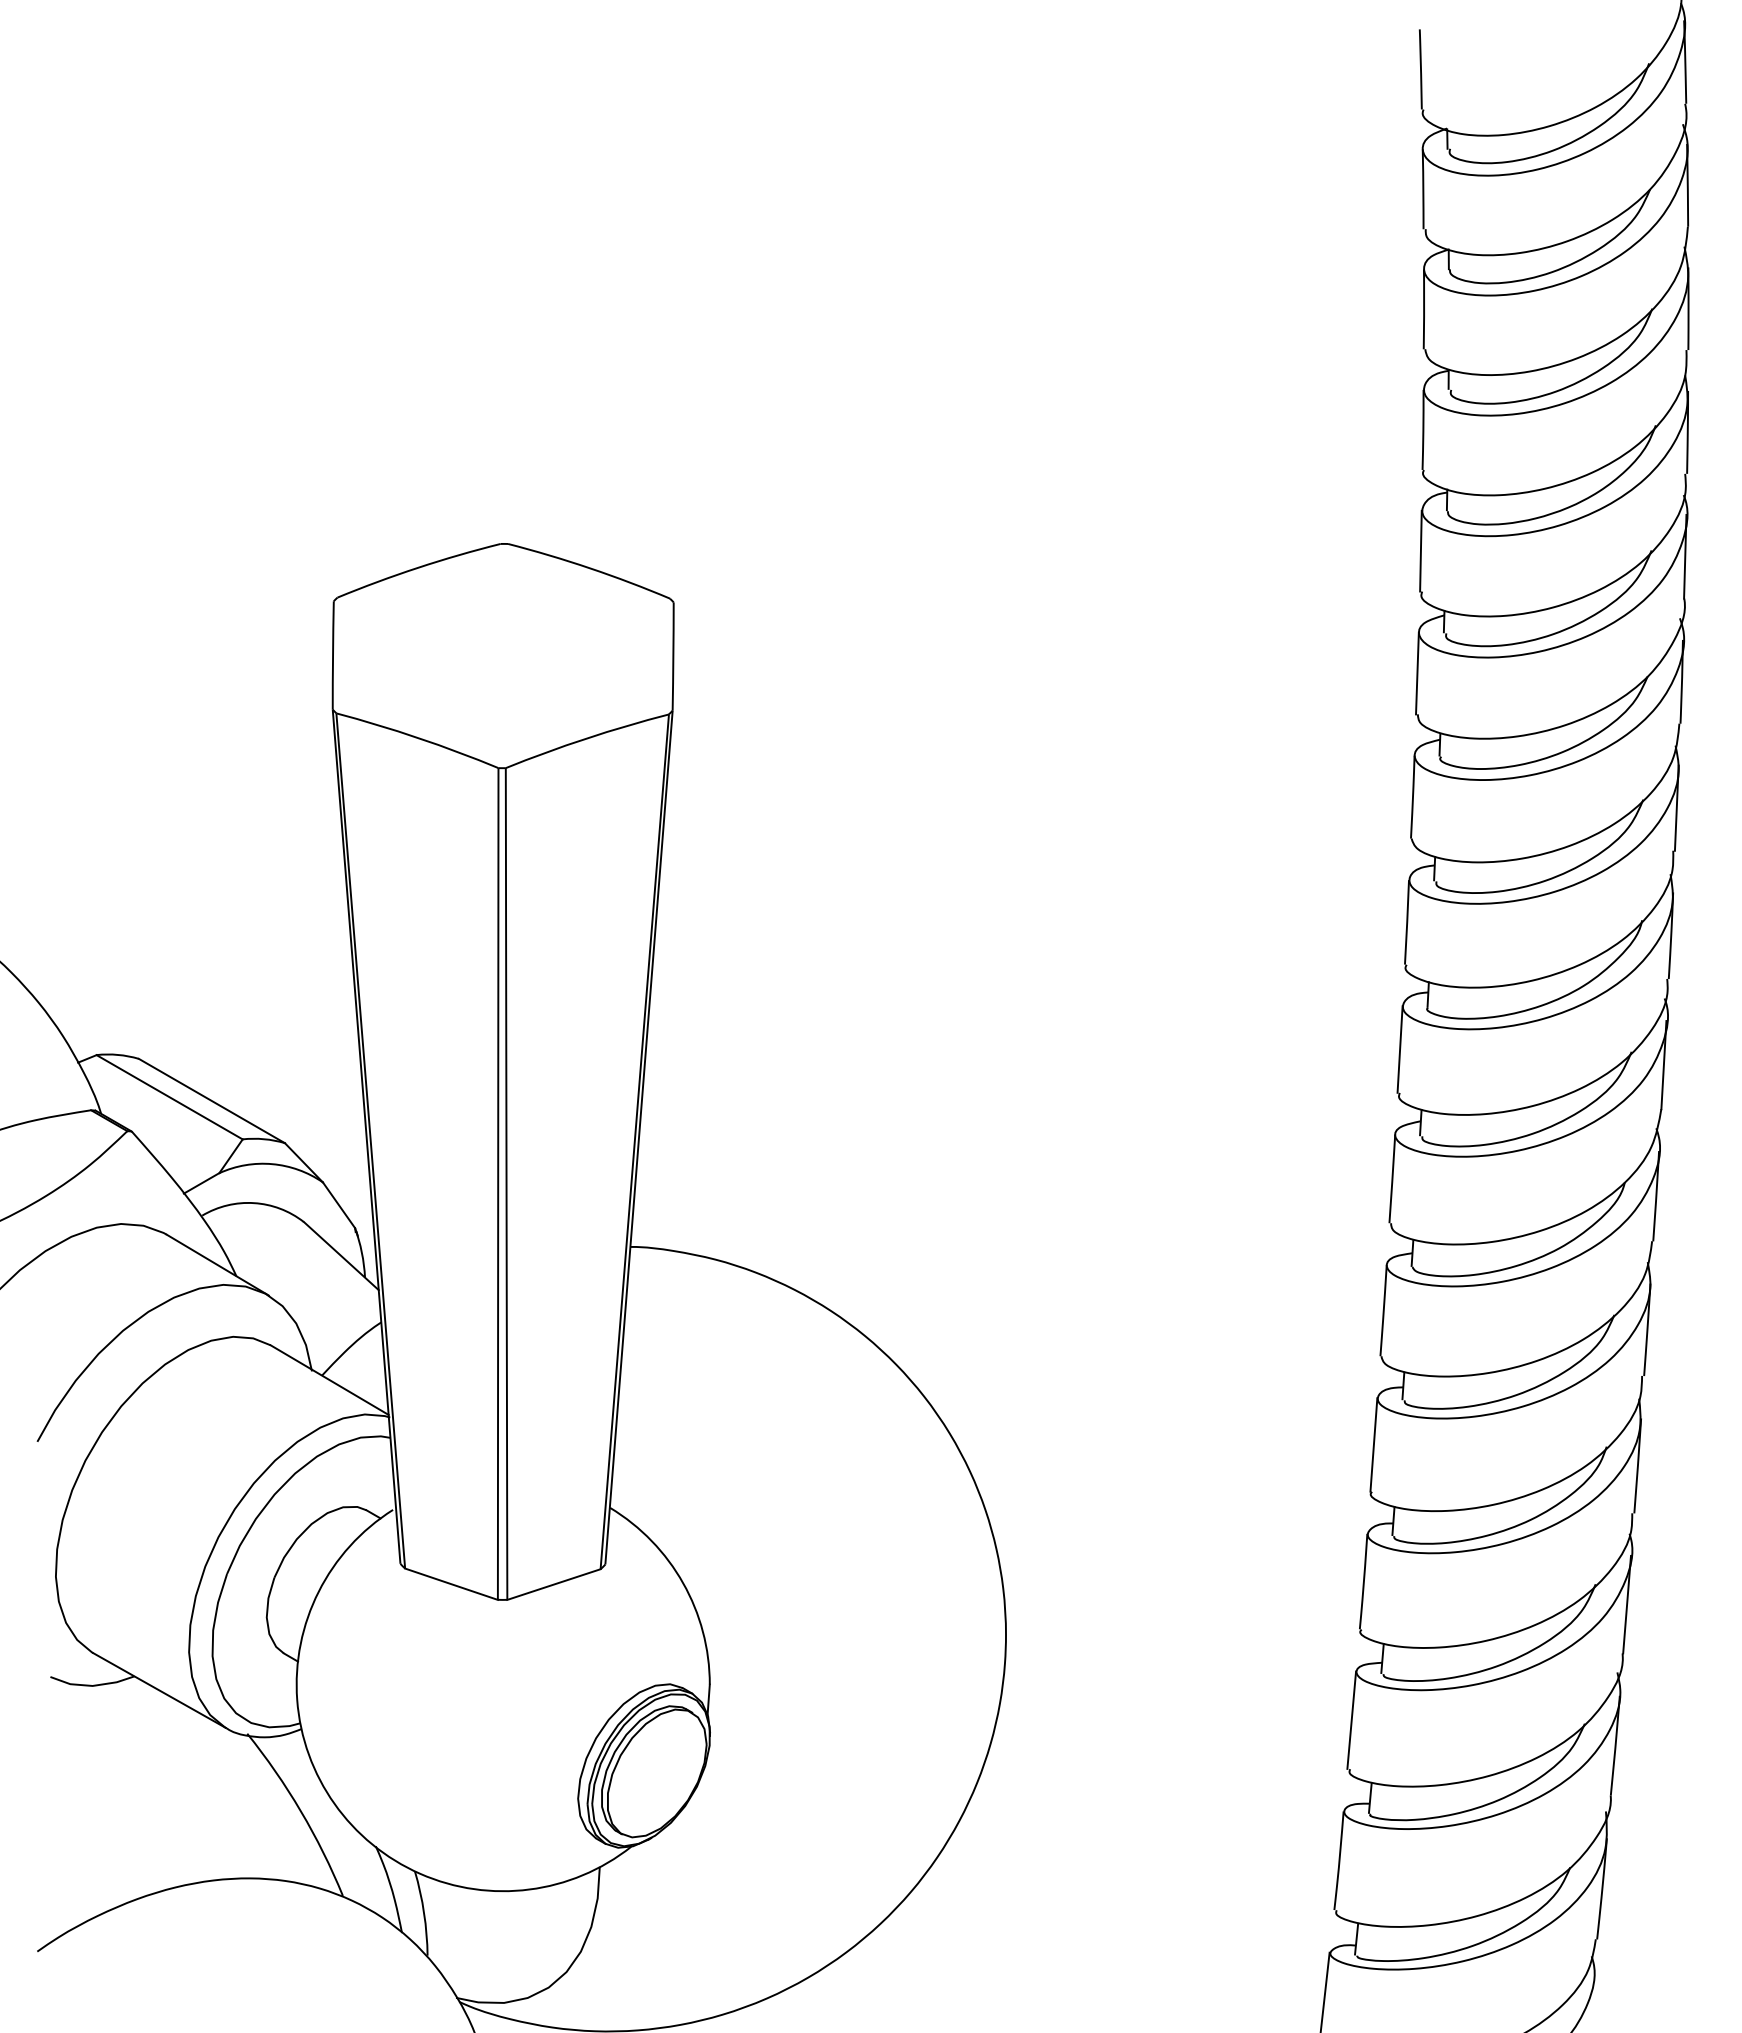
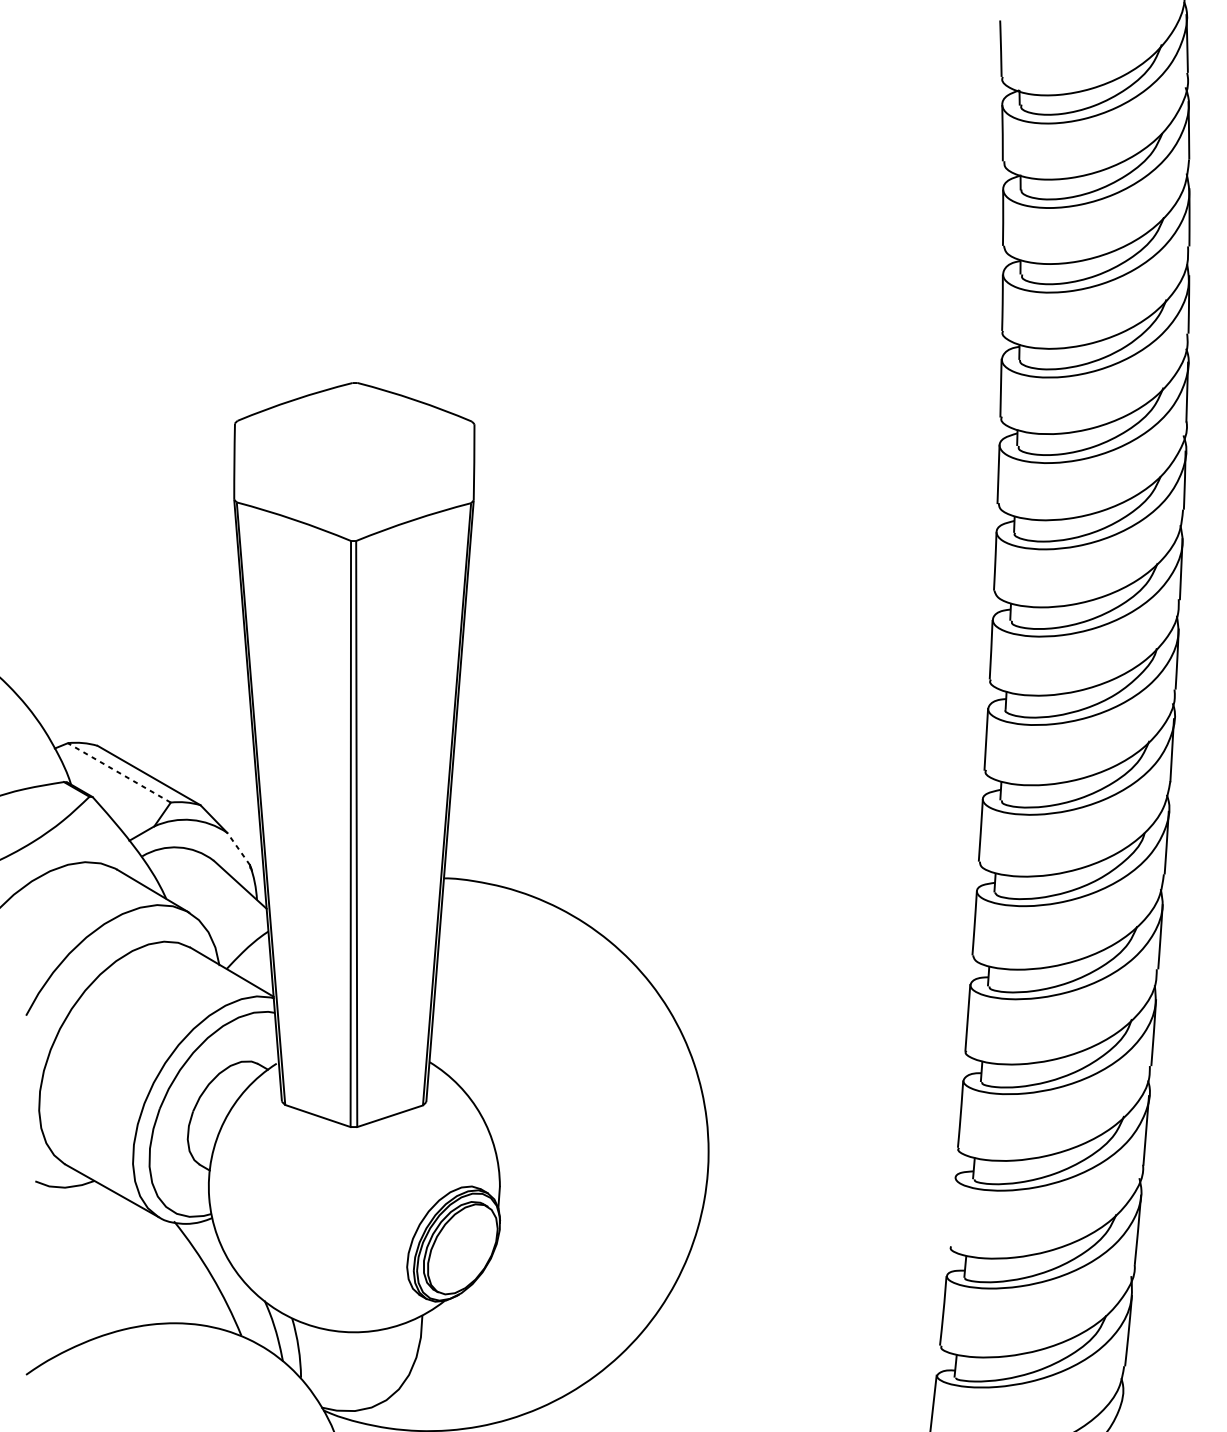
line: (169, 1097) -> (119, 773), solid -> dashed
line: (339, 1205) -> (239, 849), solid -> dashed
line: (1351, 1719) -> (952, 1211), removed

